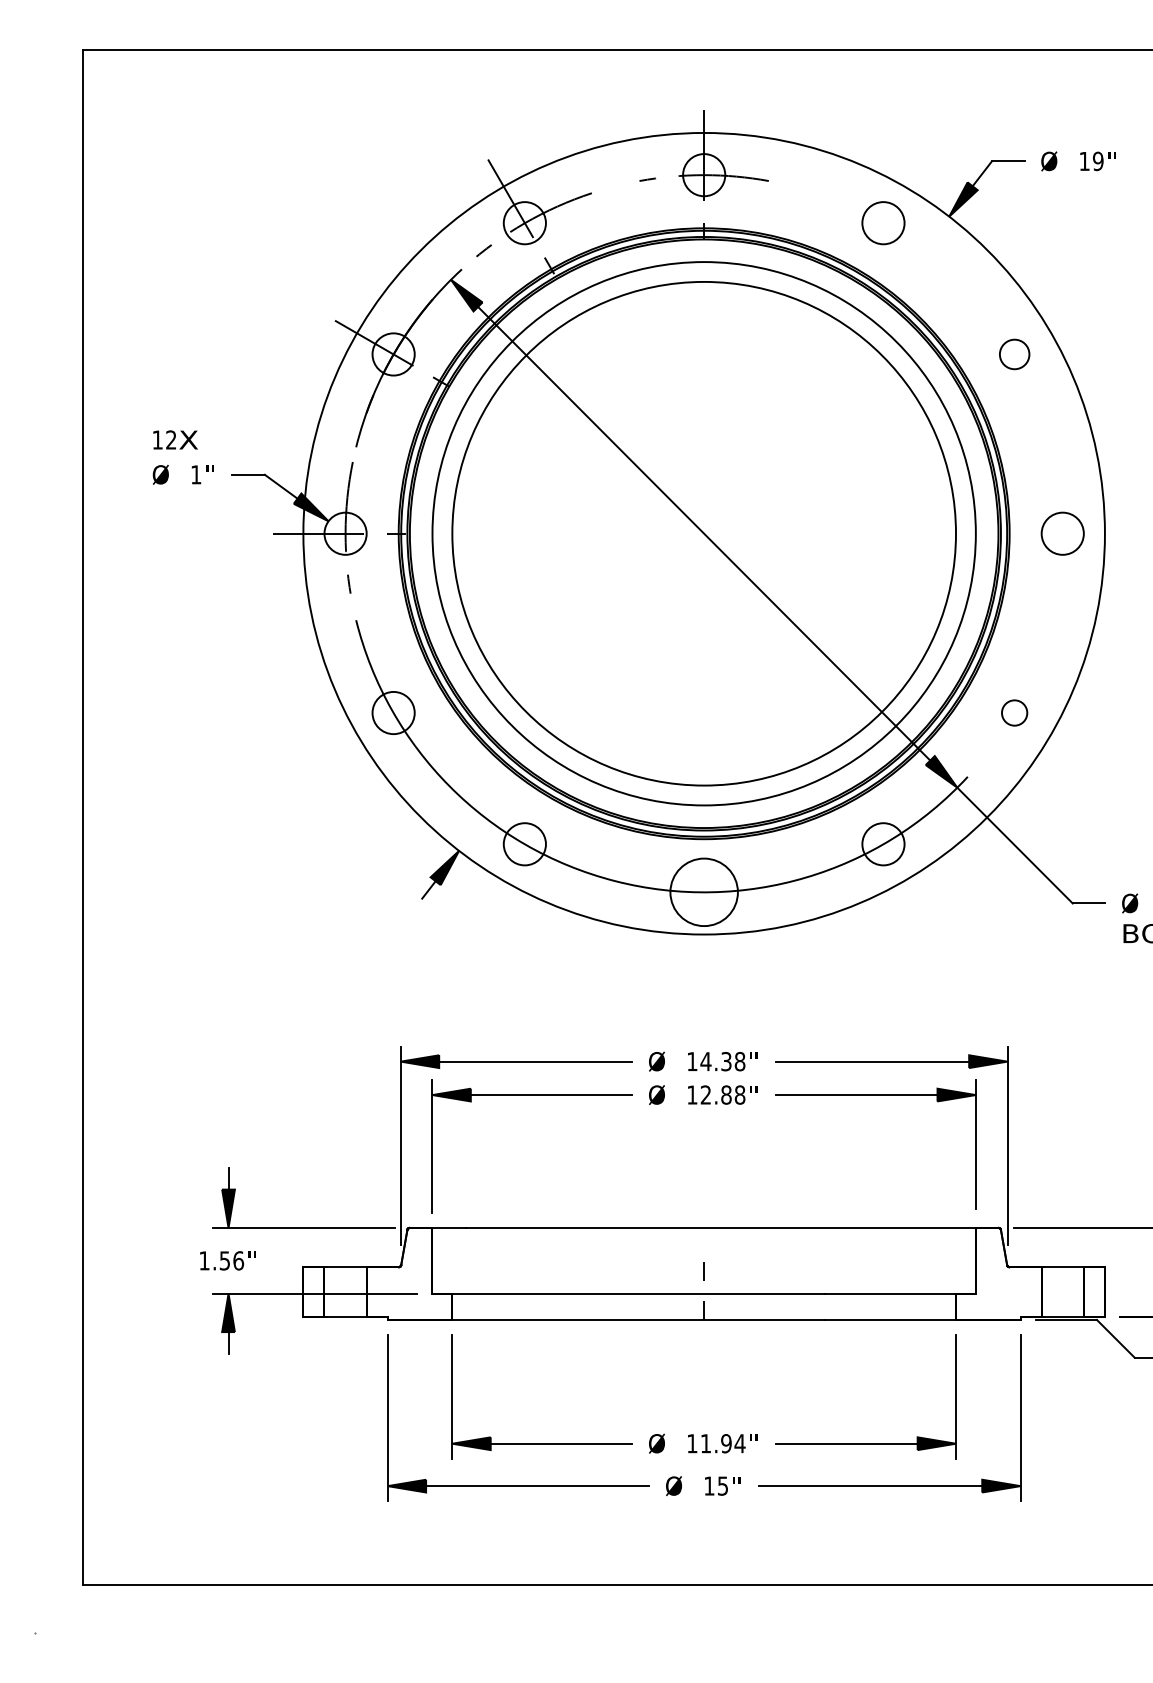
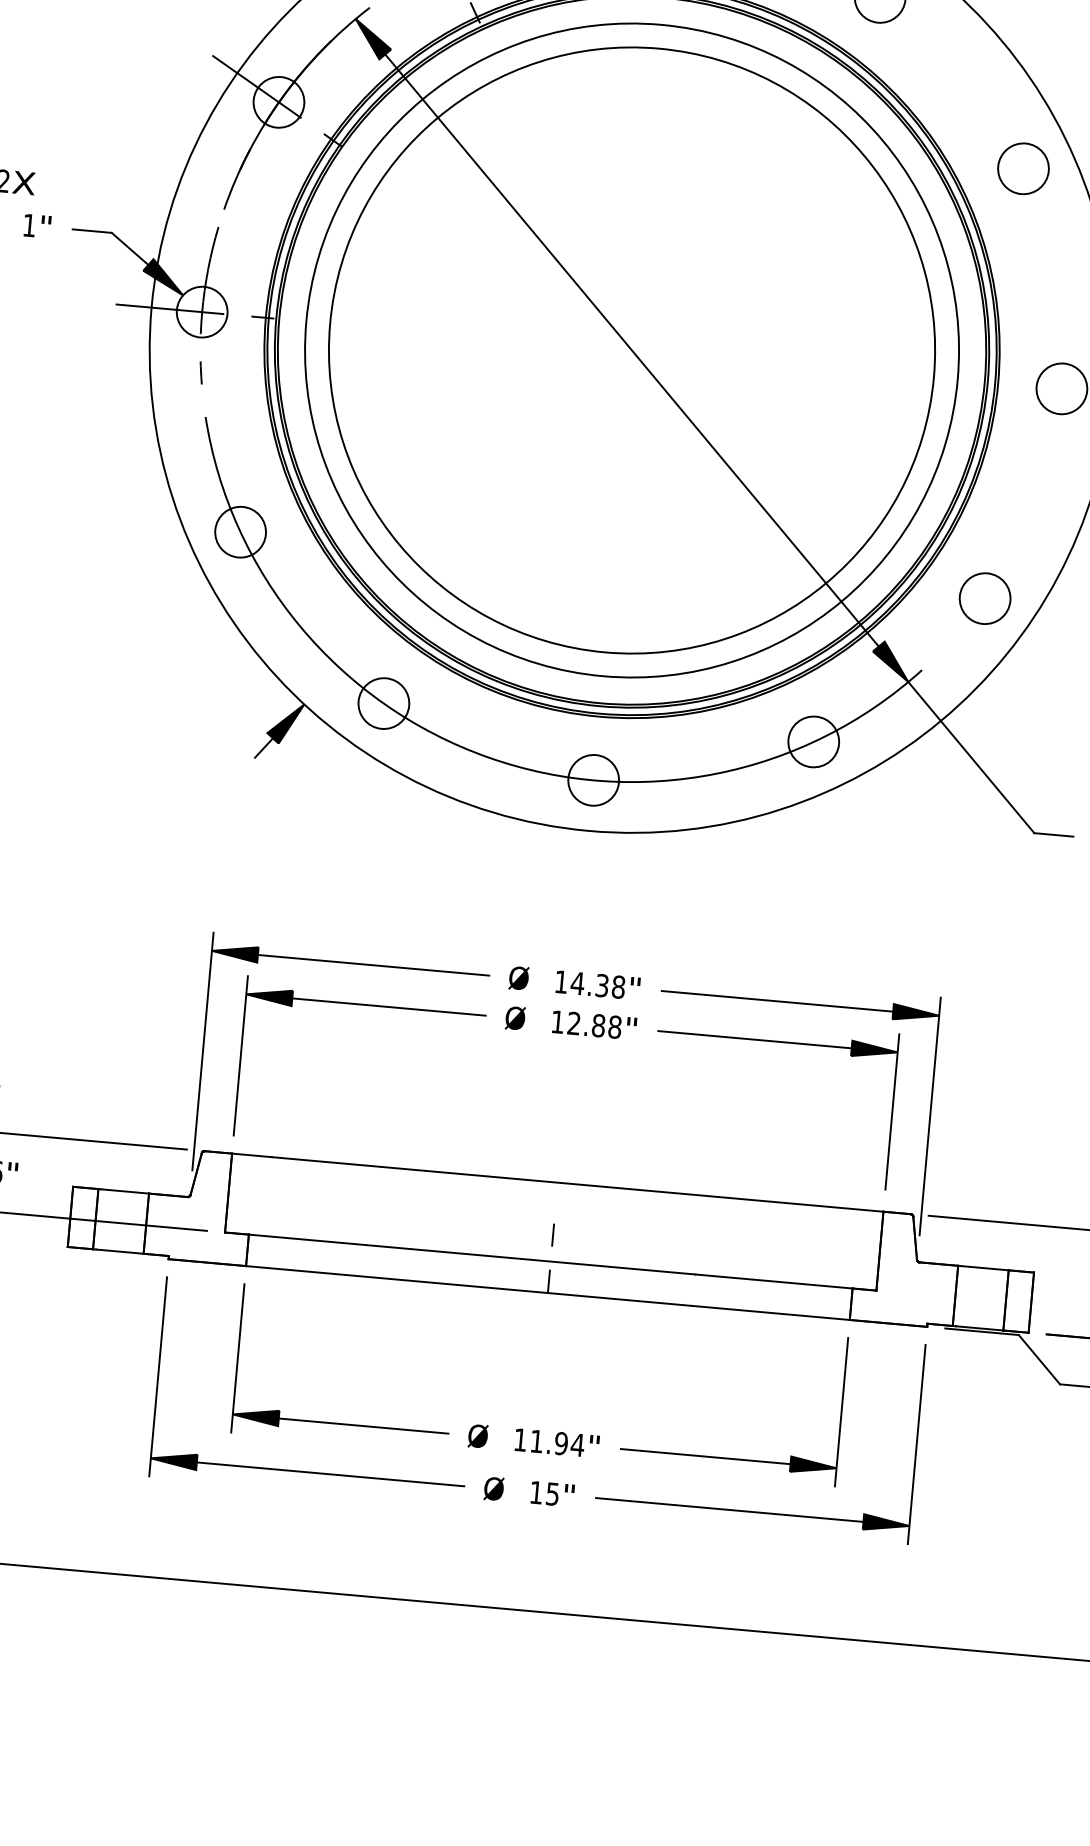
circle: (1014, 354) -> (1023, 168), size x1.43
circle: (1014, 712) -> (984, 597), size x1.67
circle: (704, 892) -> (594, 780), size x0.62

